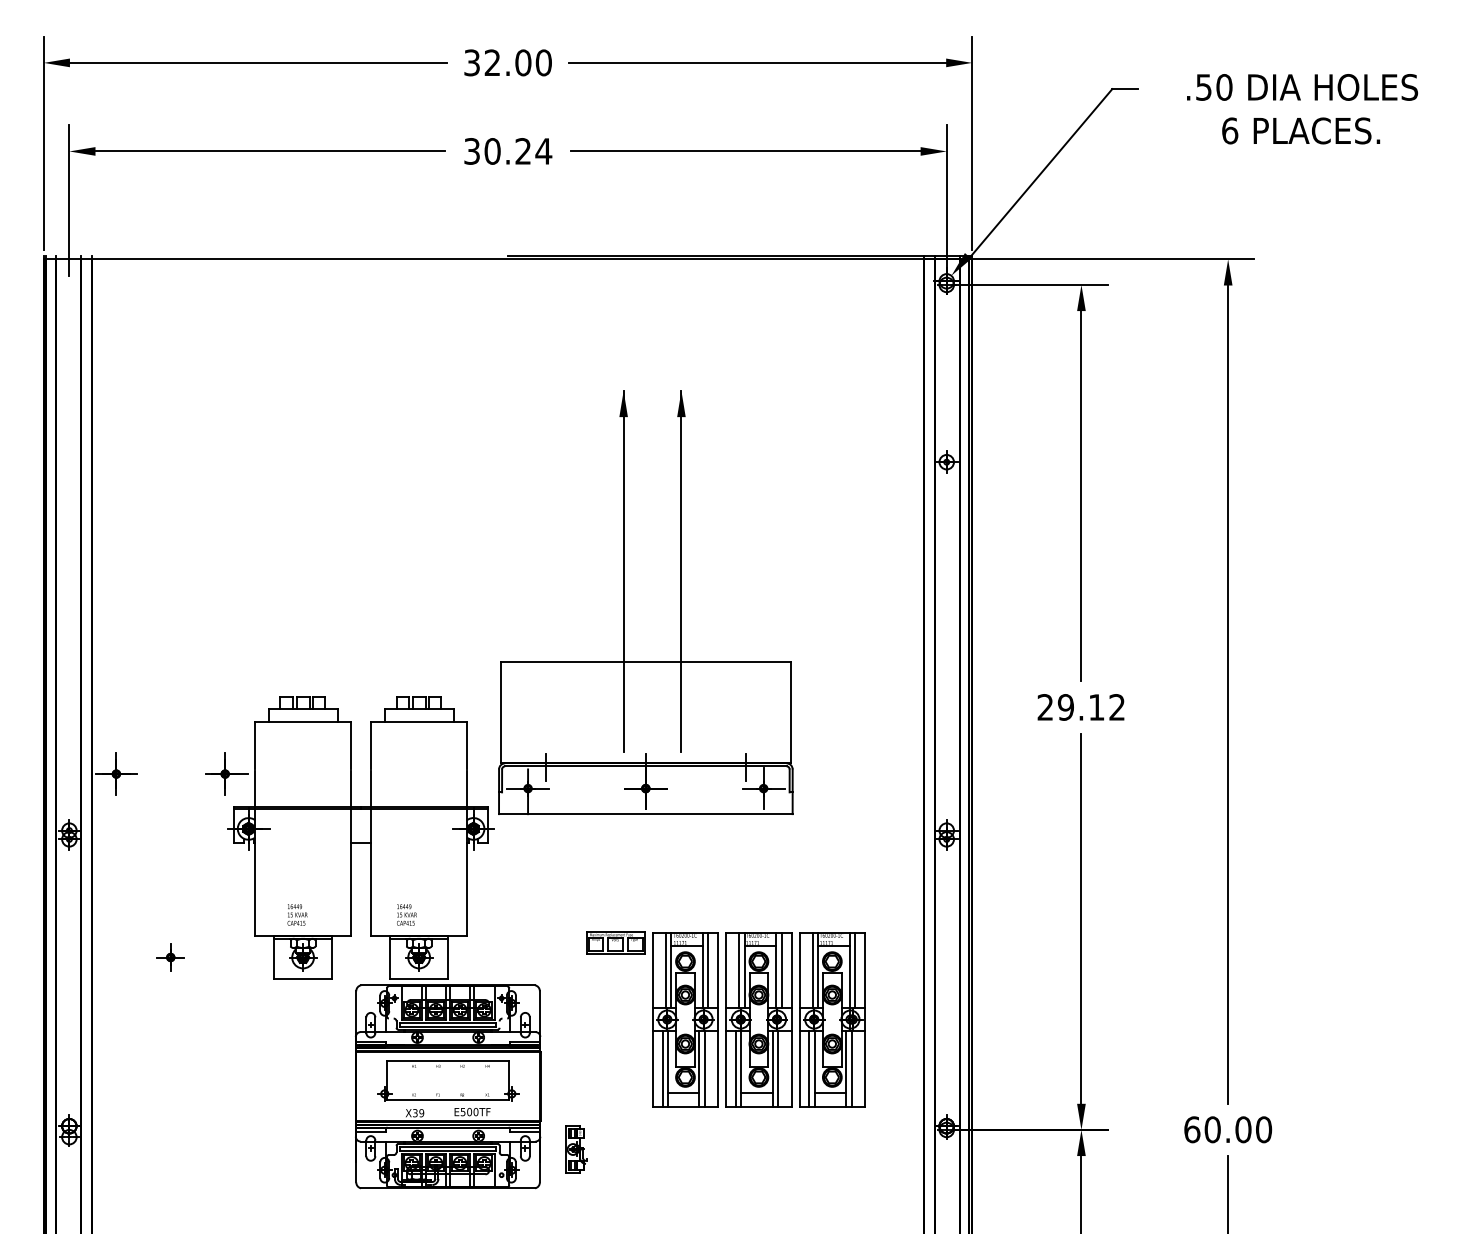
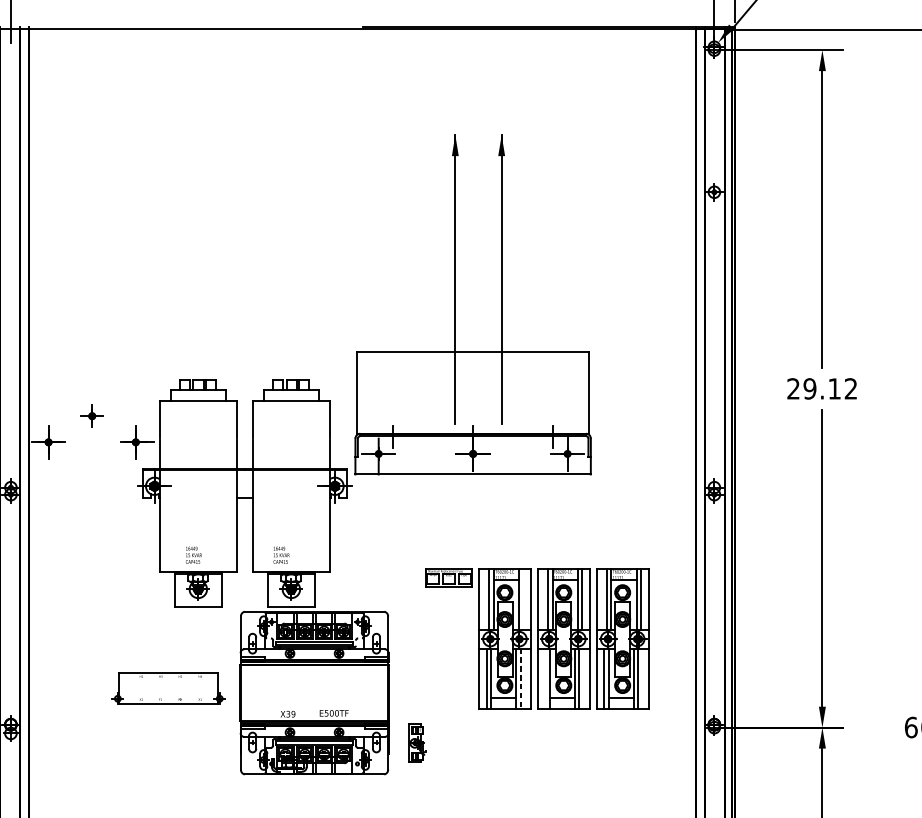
part: (170, 957) -> (92, 416), moved
line: (708, 969) -> (523, 599), removed
line: (704, 1068) -> (520, 678), solid -> dashed
line: (735, 1068) -> (545, 678), removed
part: (448, 1080) -> (168, 688), moved

